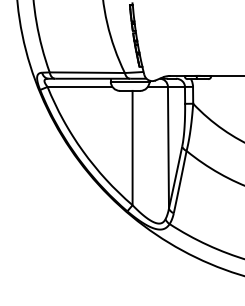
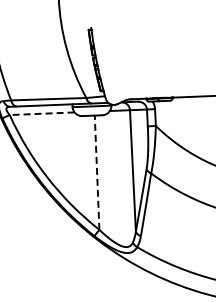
line: (79, 86) -> (41, 113), solid -> dashed
line: (132, 147) -> (96, 172), solid -> dashed

